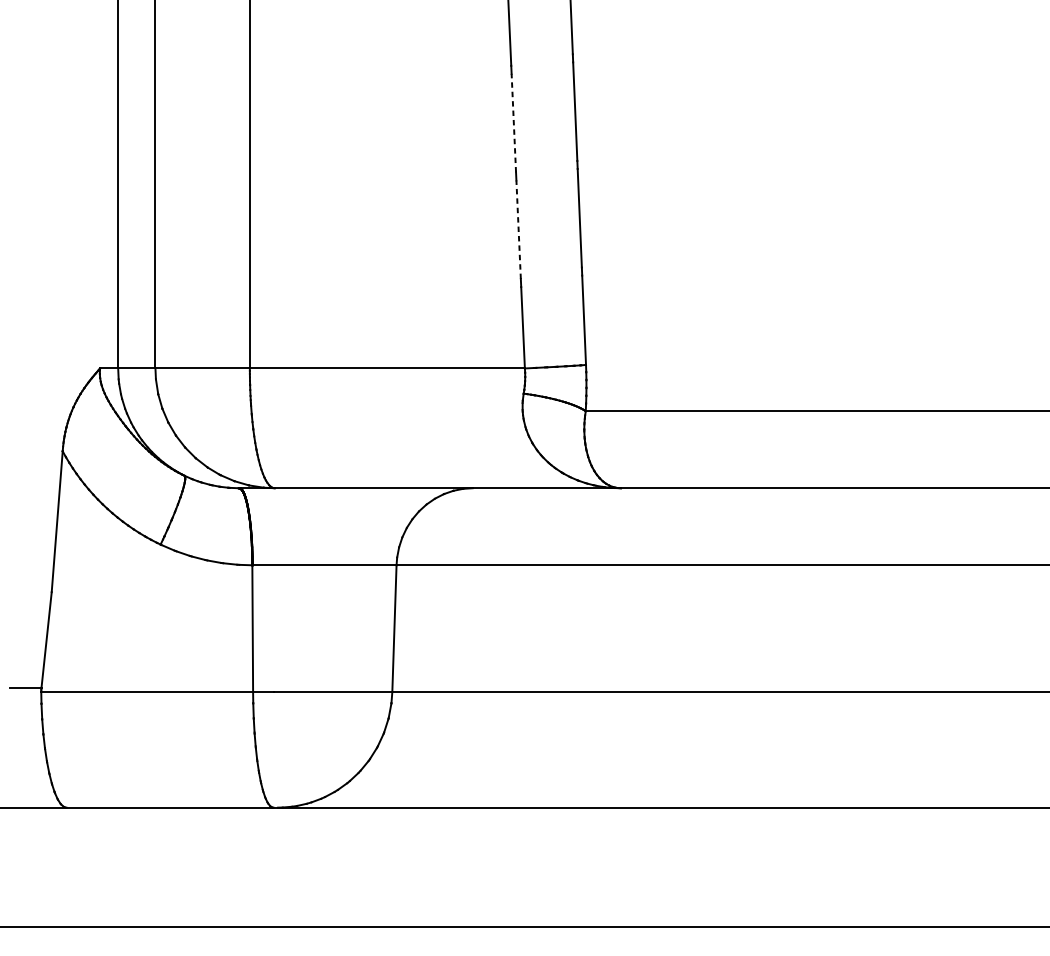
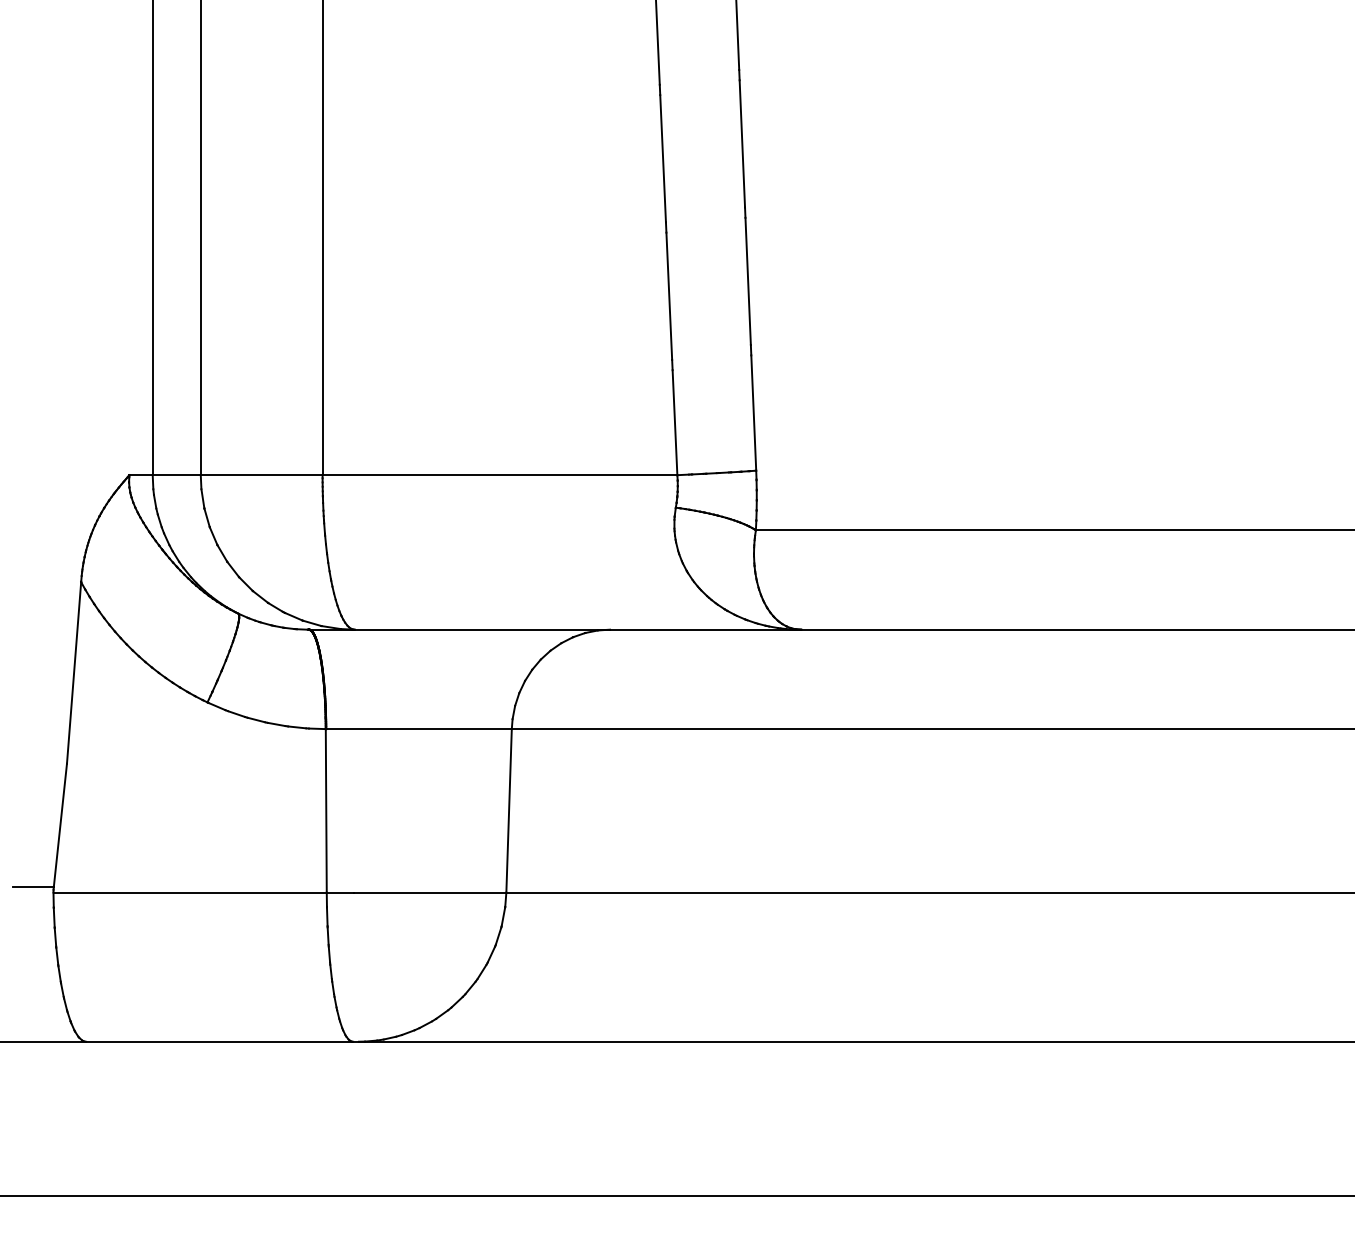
line: (514, 122) -> (663, 158), dashed -> solid
line: (518, 229) -> (669, 296), dashed -> solid

